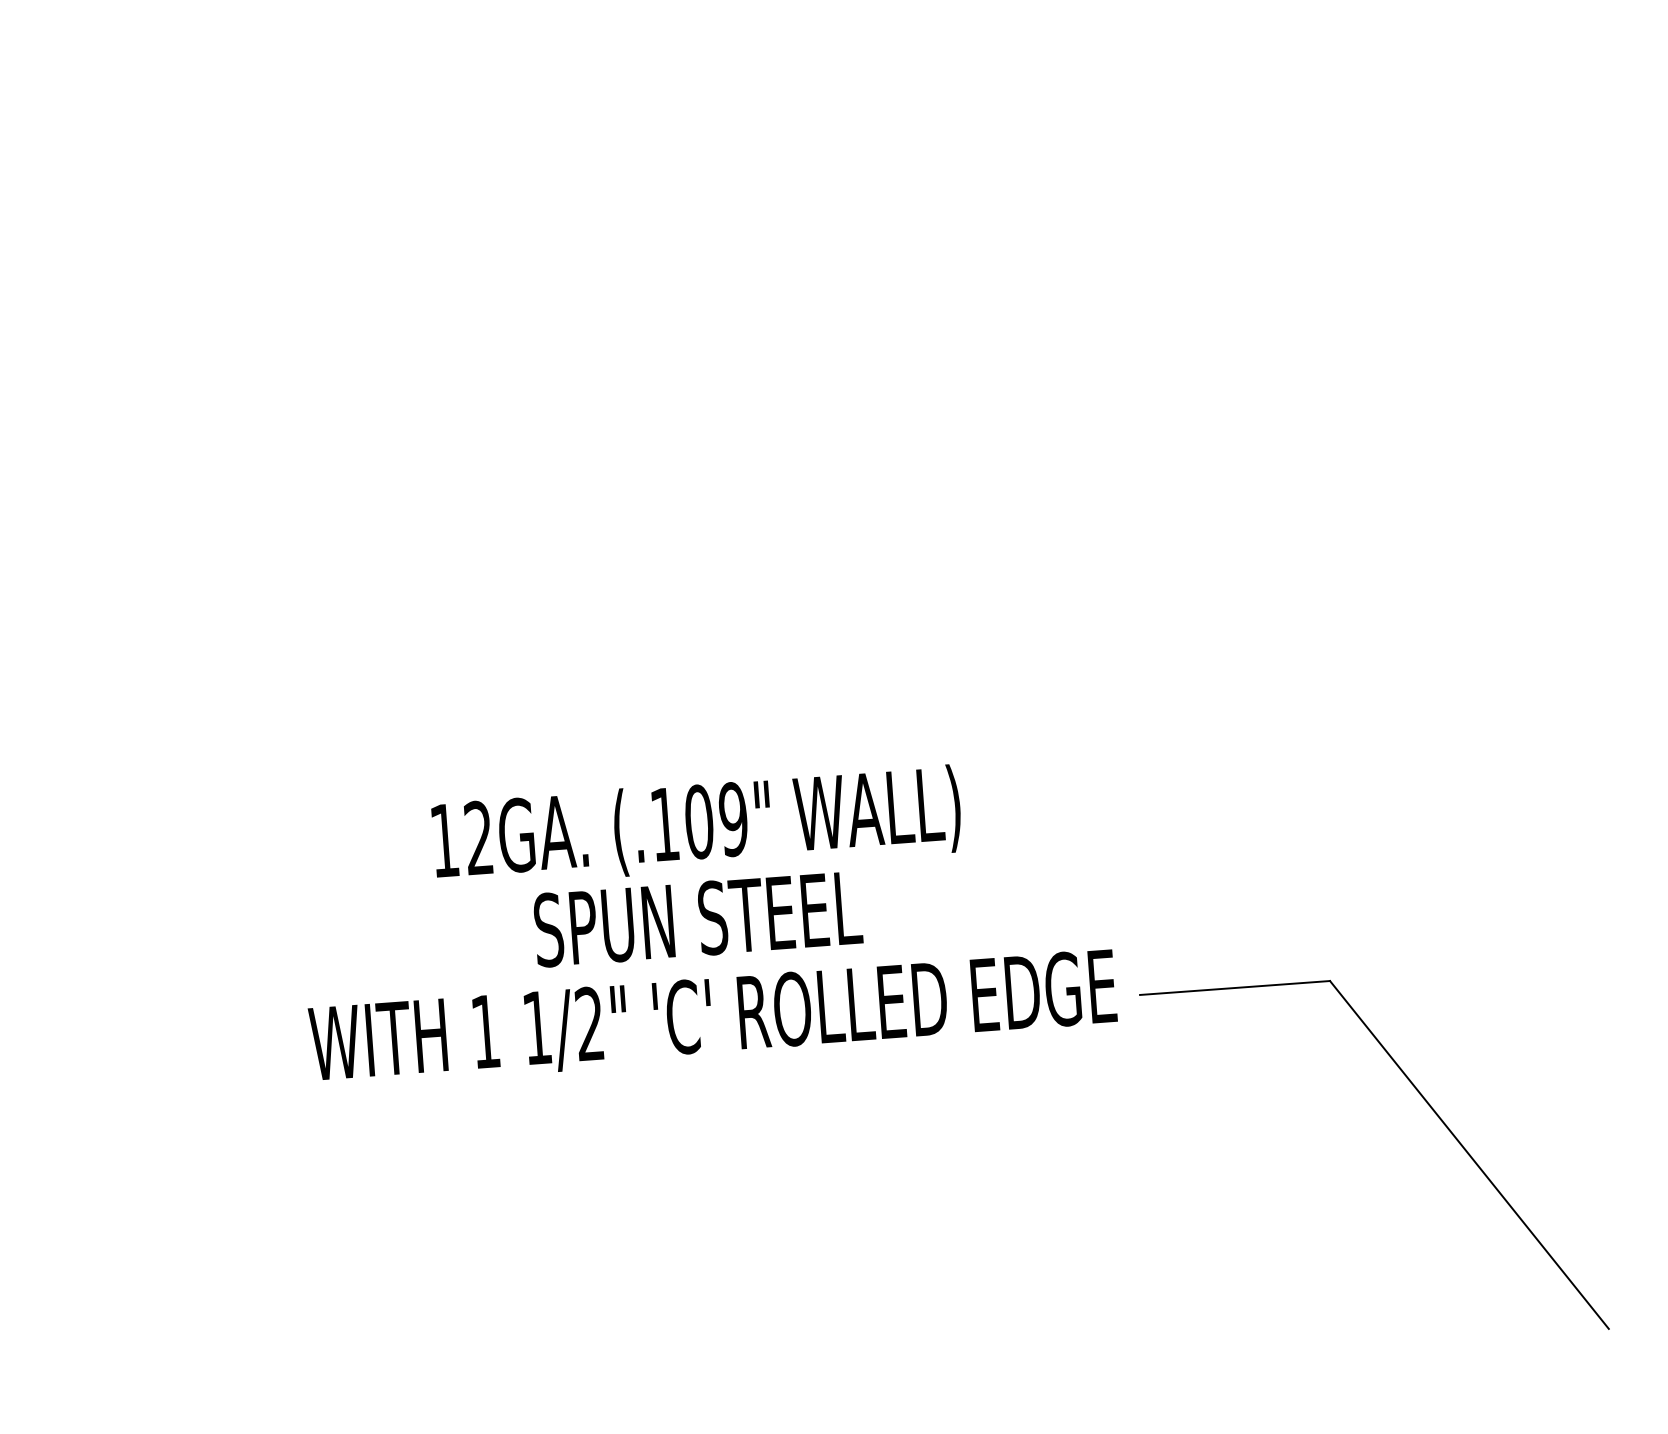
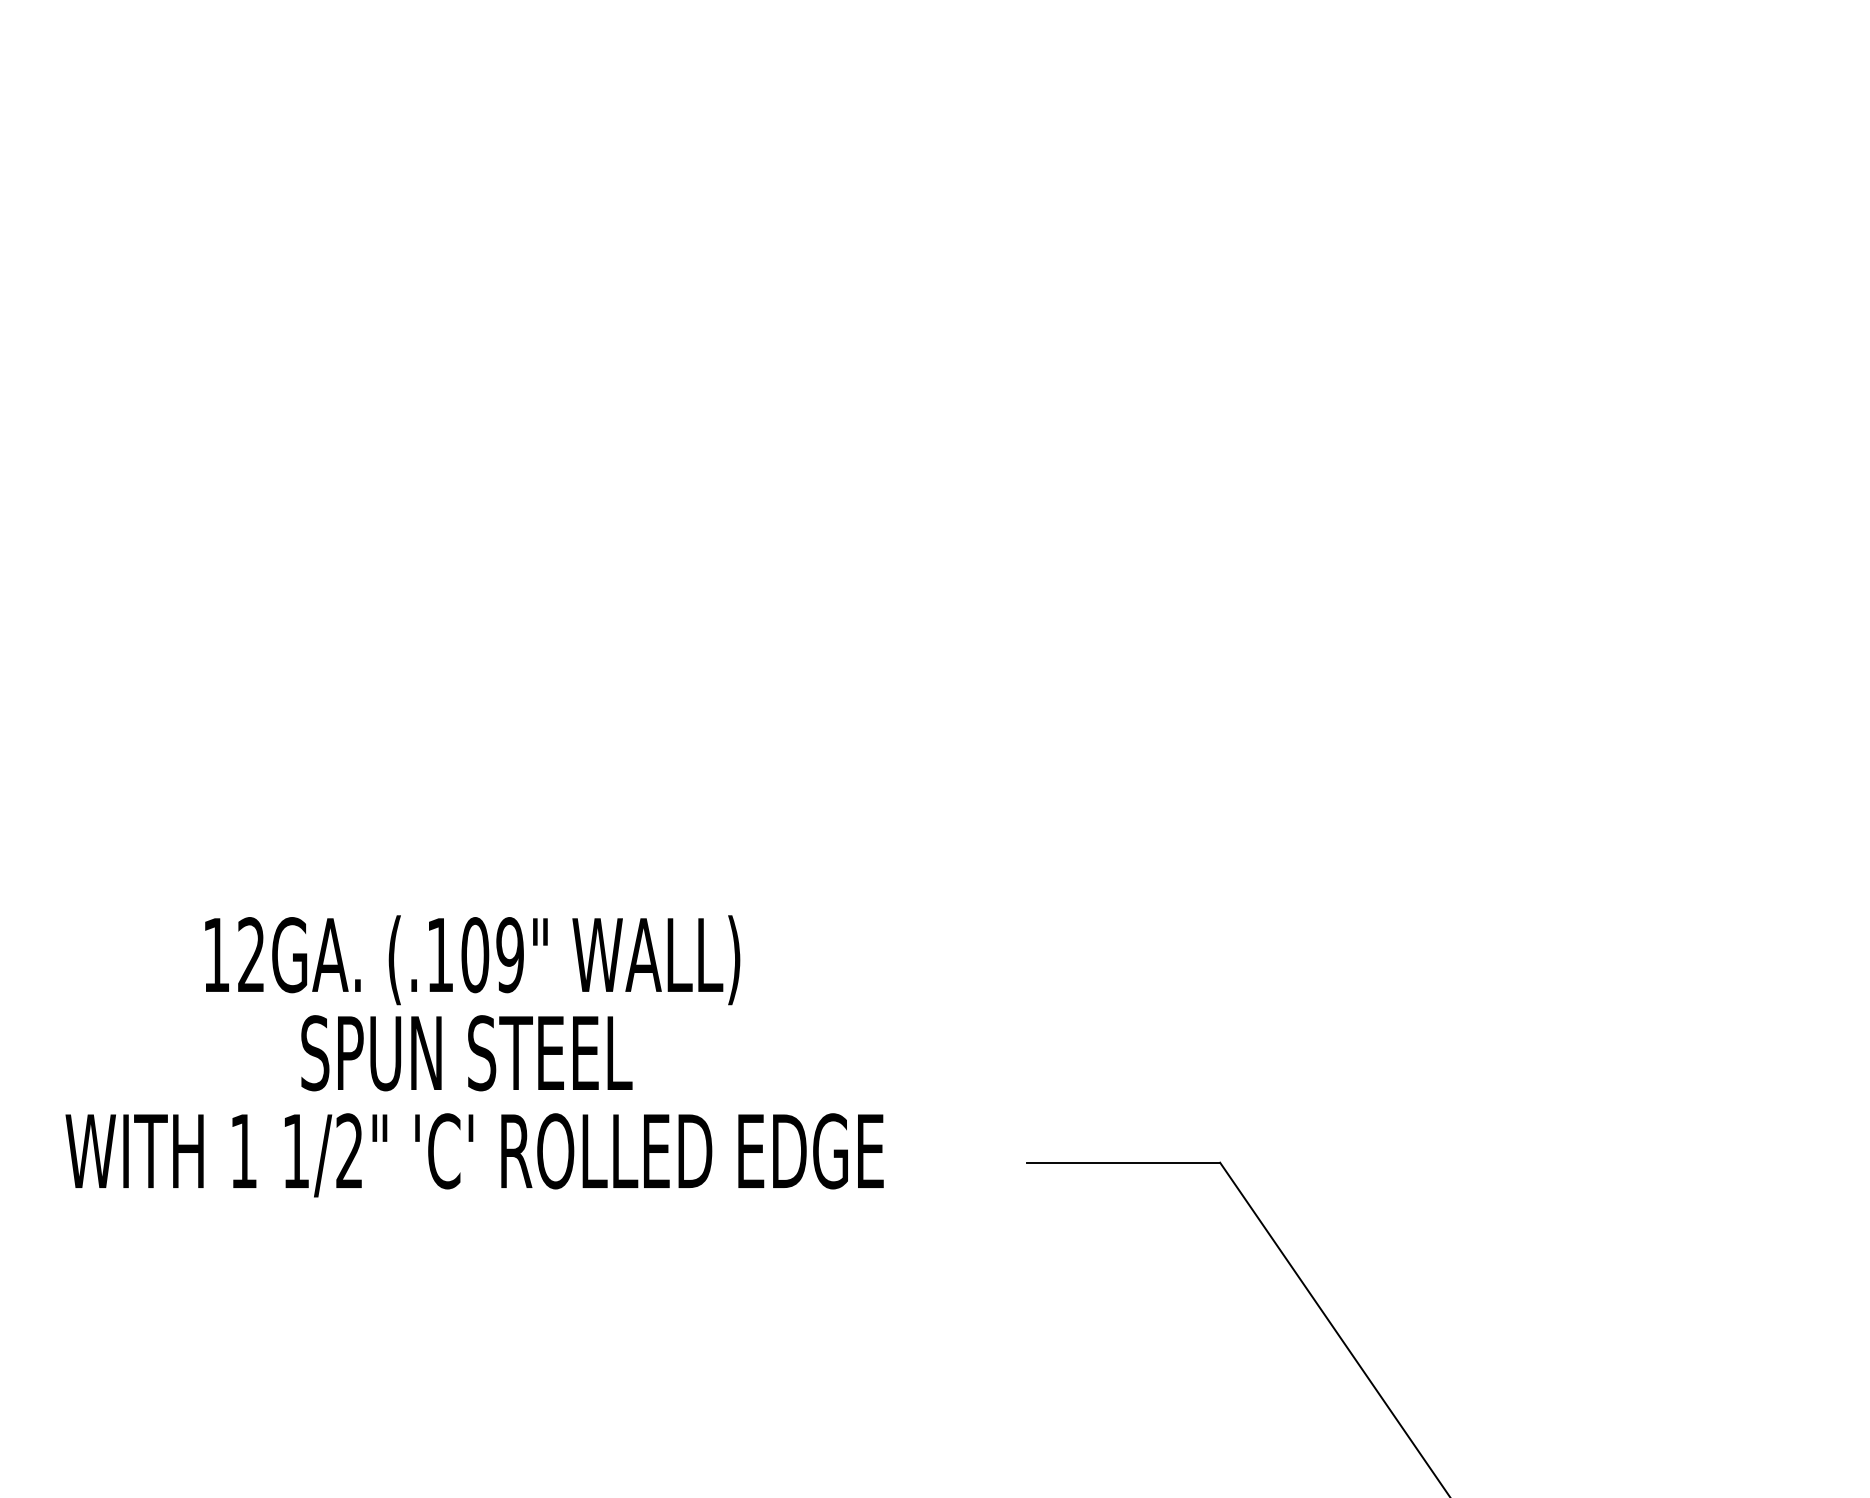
text: (705, 921) -> (474, 1056), moved

